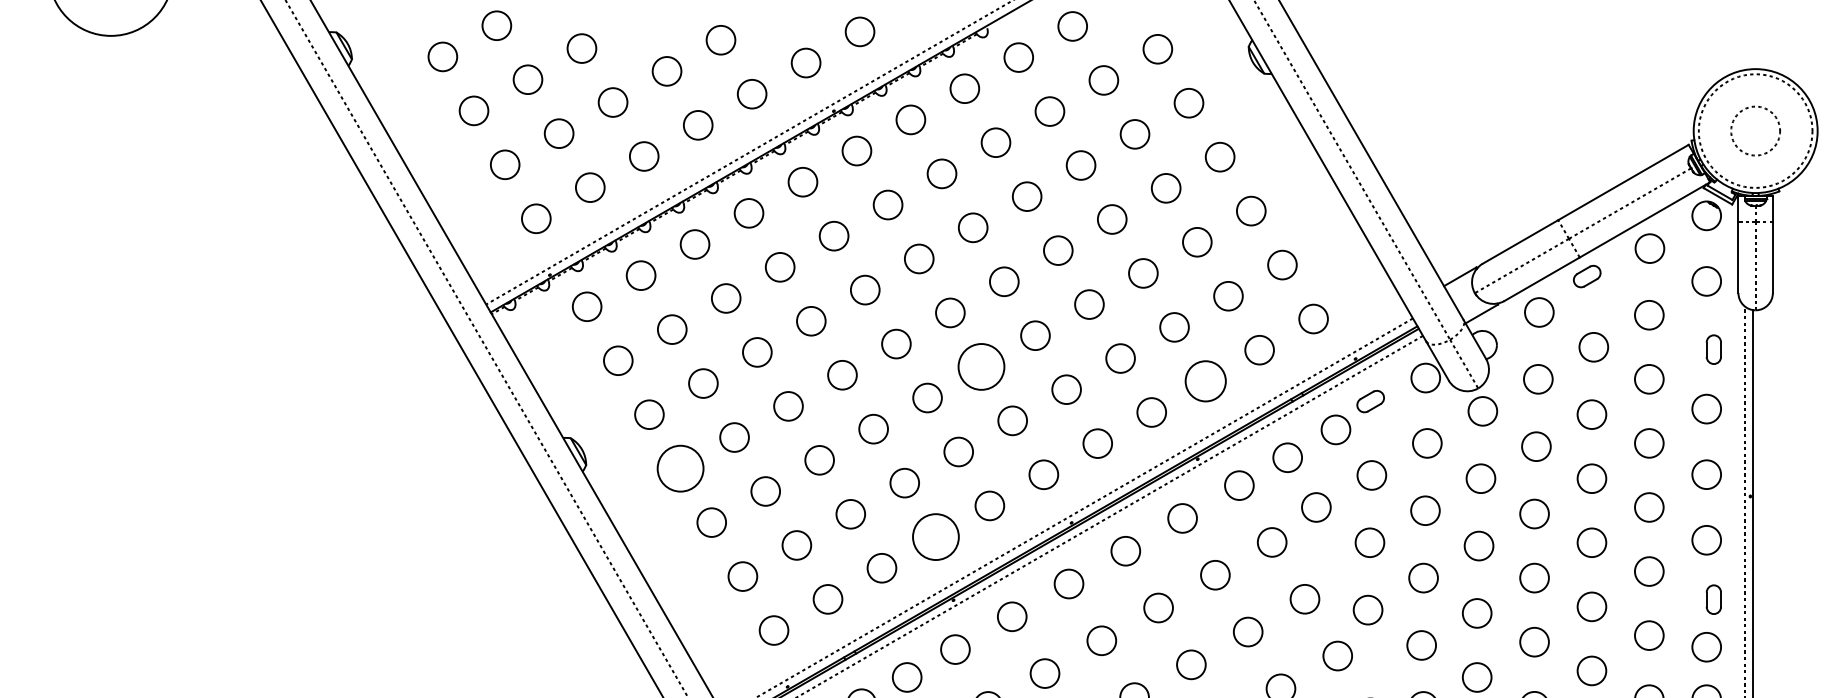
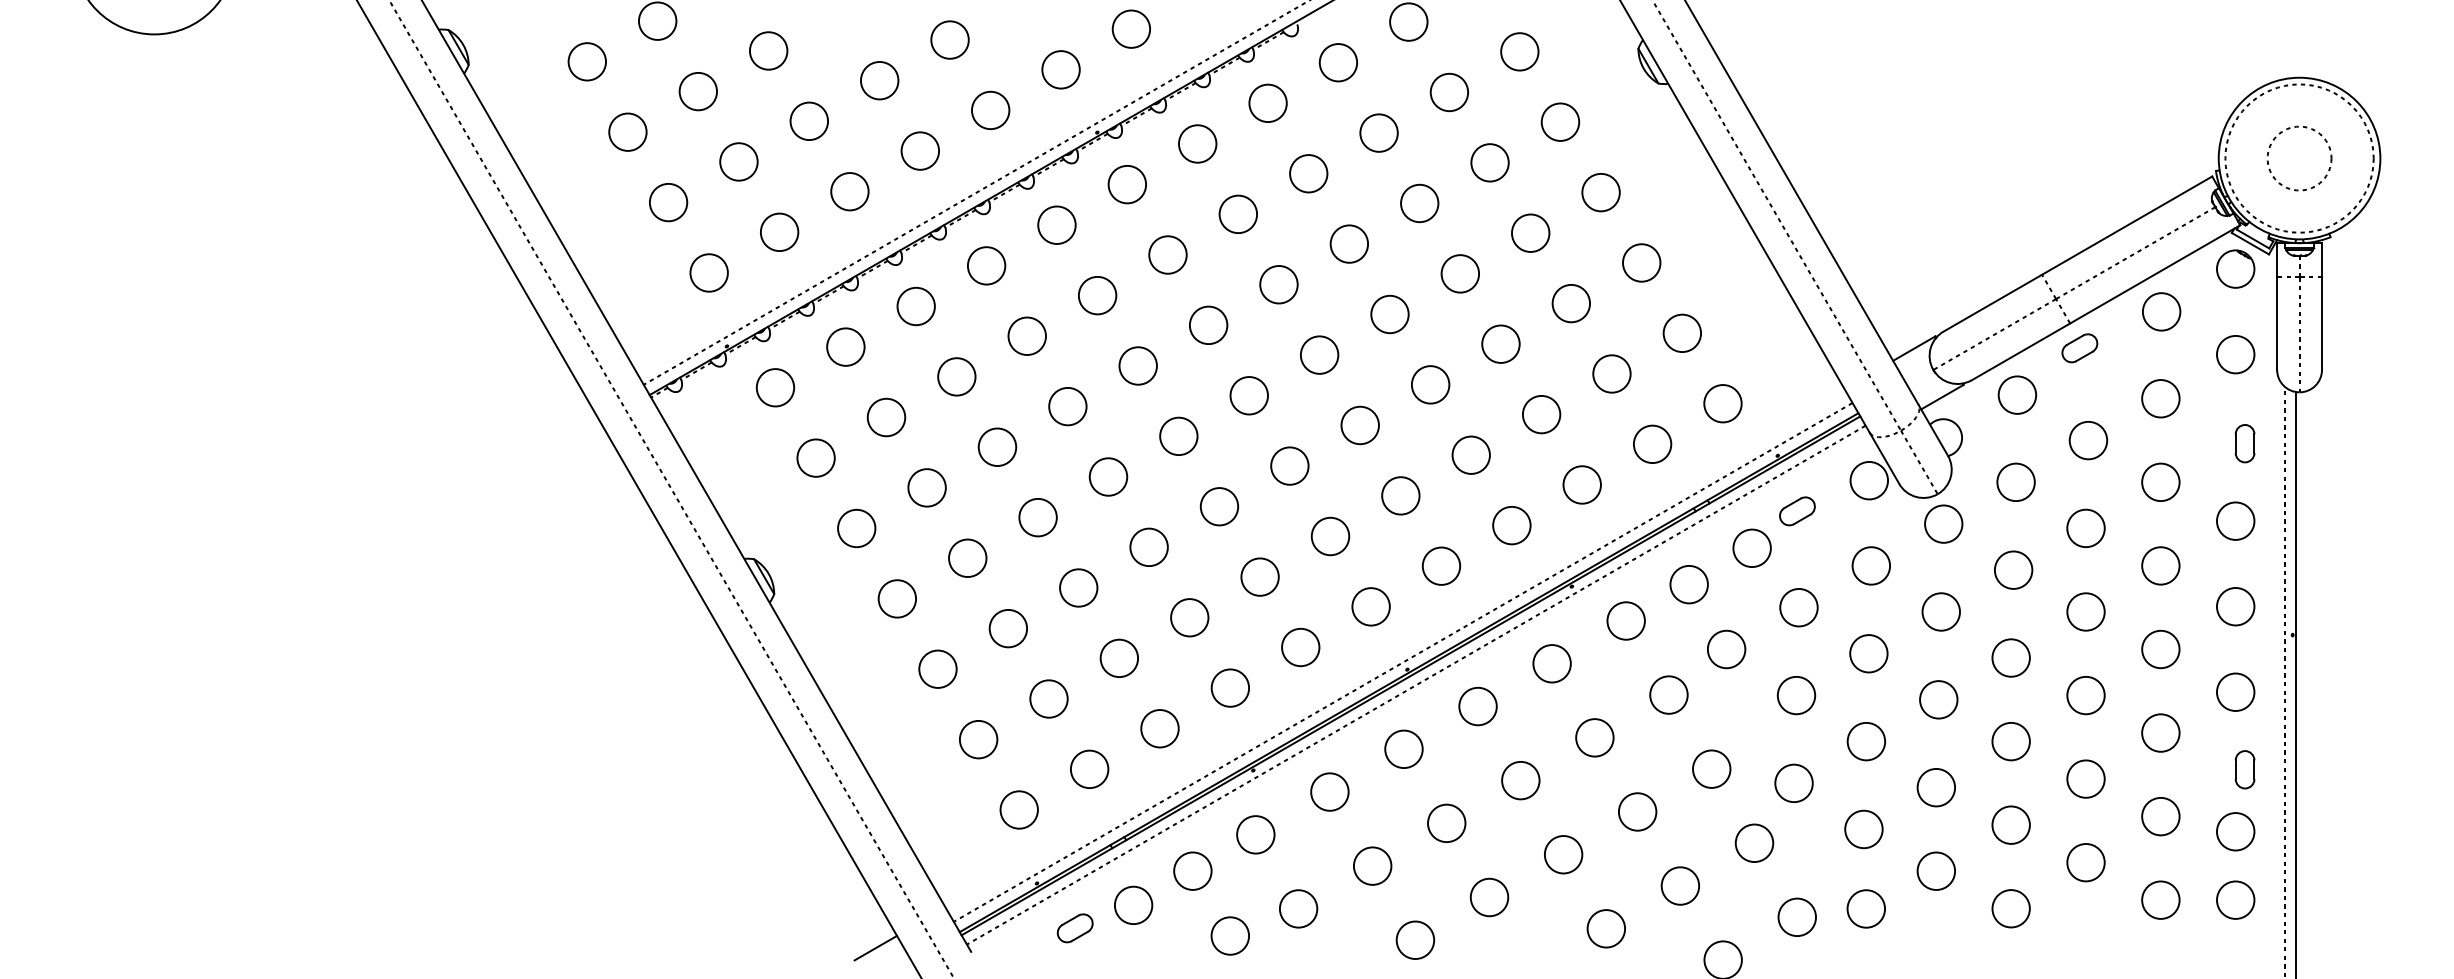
circle: (981, 366) -> (1289, 465), size x0.62
circle: (1205, 380) -> (1581, 484), size x0.71
circle: (680, 468) -> (897, 598), size x0.62
circle: (936, 536) -> (1230, 687), size x0.62

